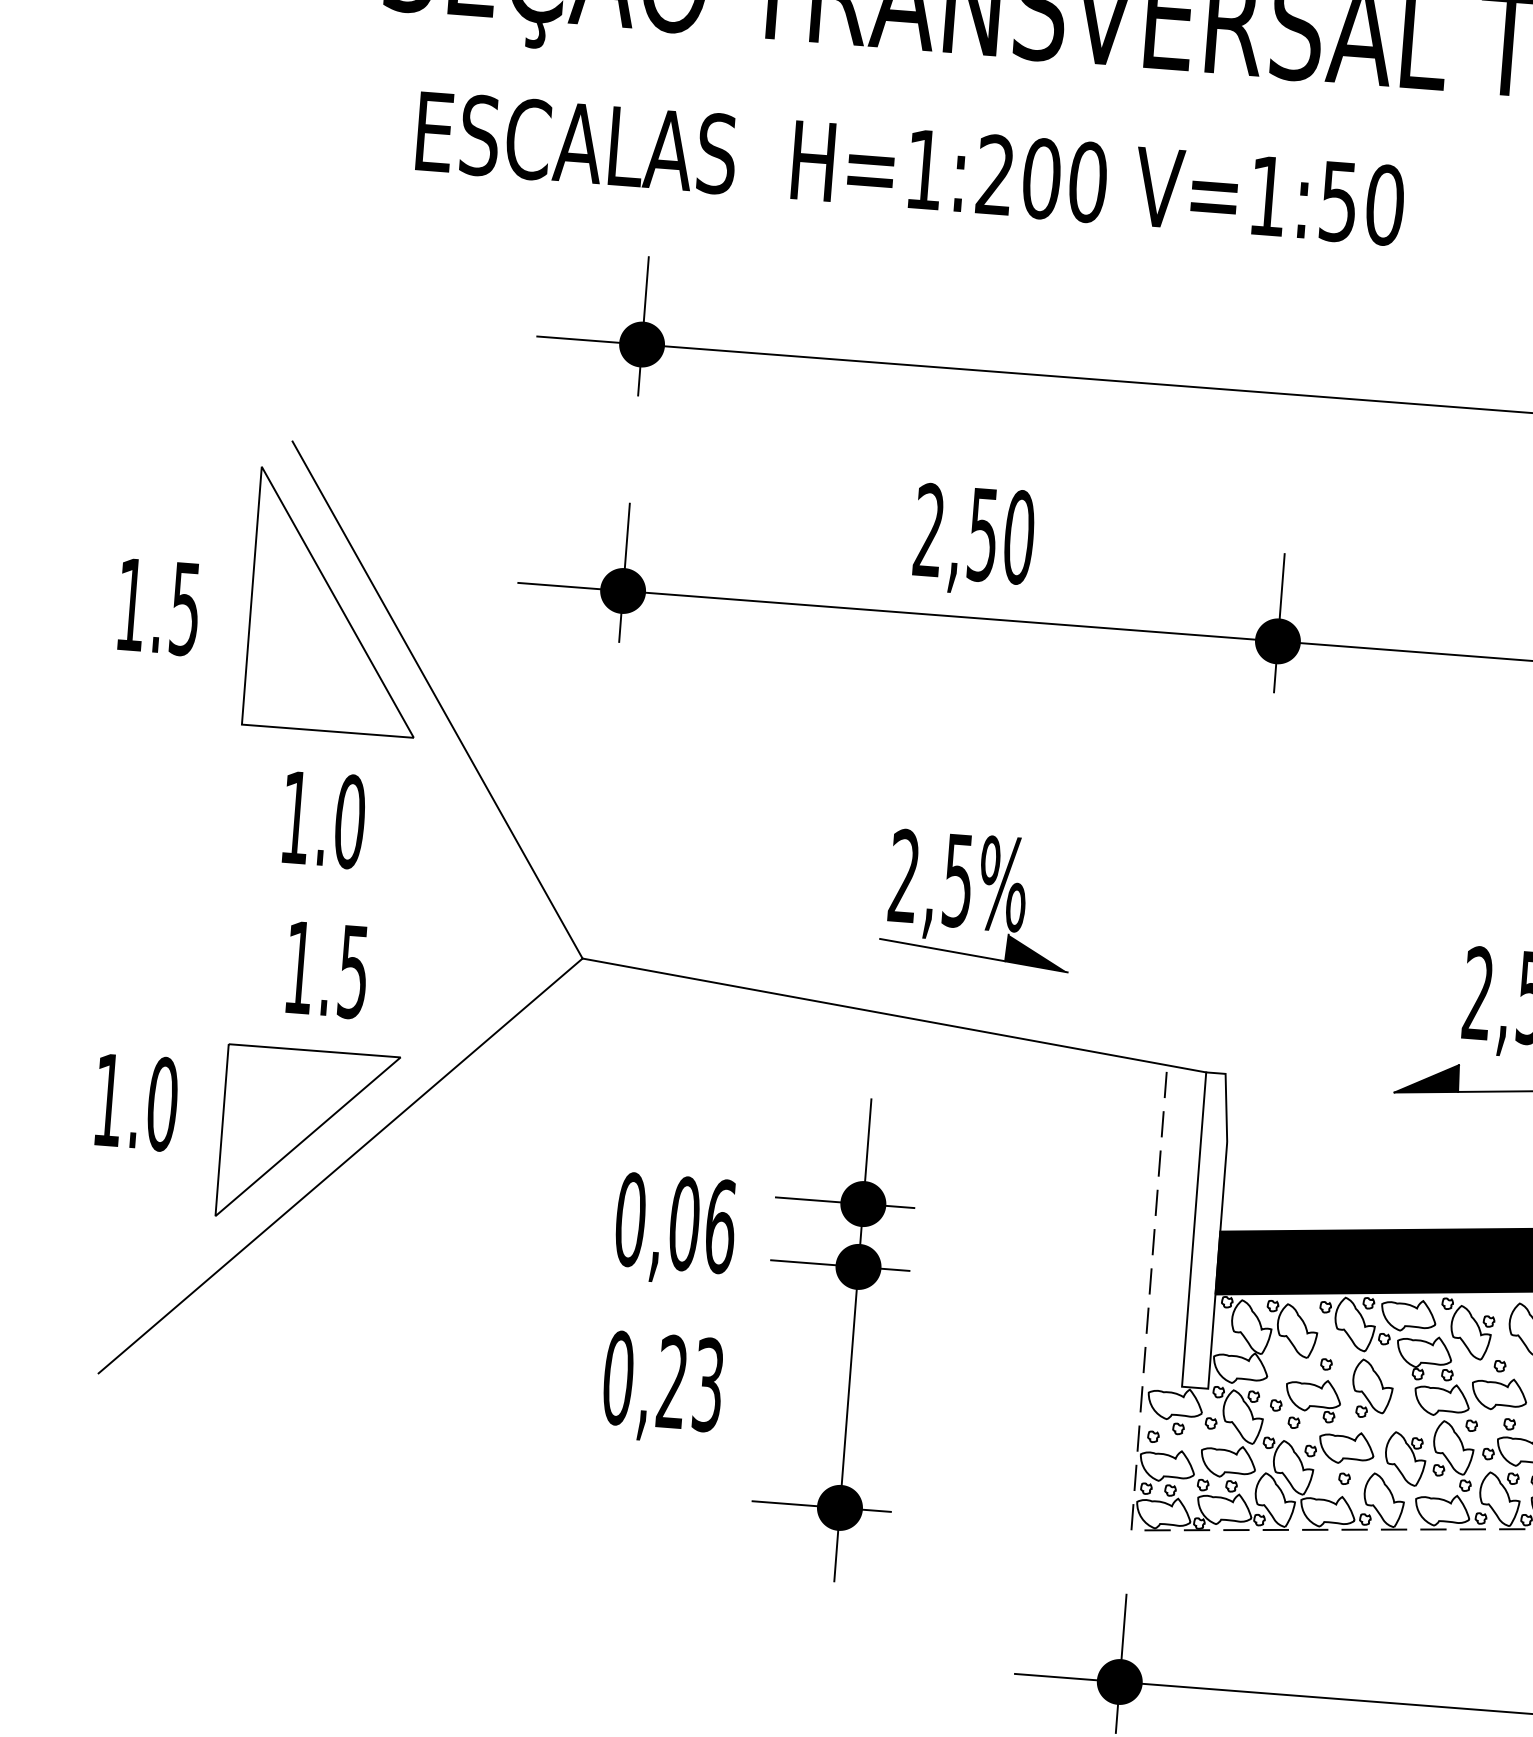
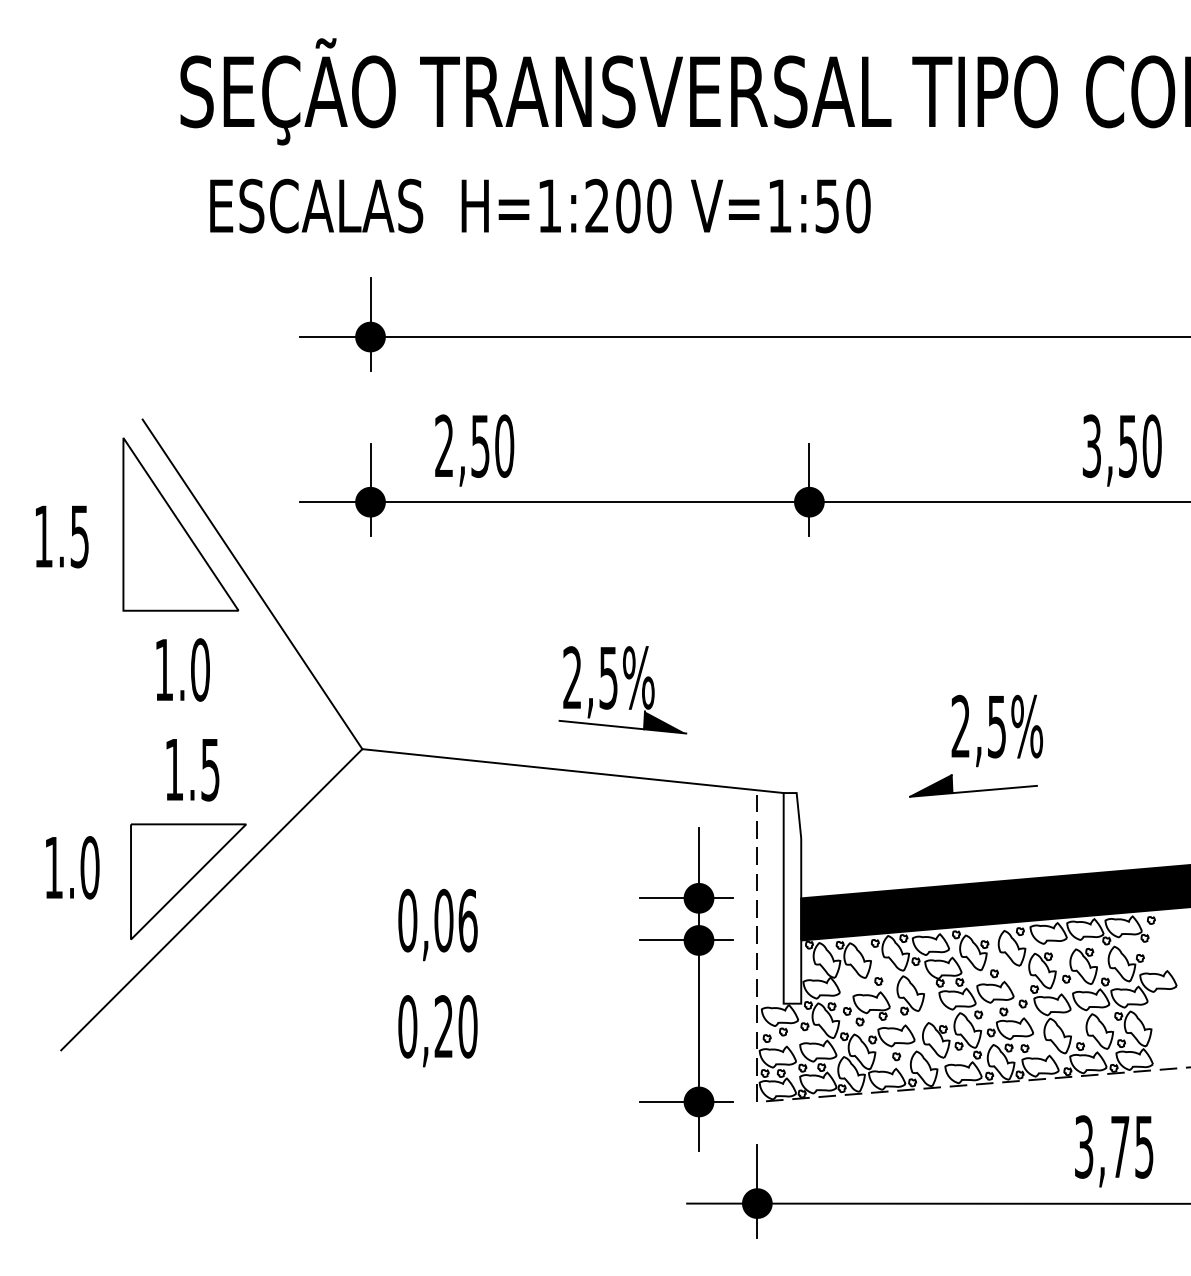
text: (973, 540) -> (474, 450), moved
part: (852, 1340) -> (698, 989), moved
text: (707, 1384) -> (467, 1026), 0,23 -> 0,20

